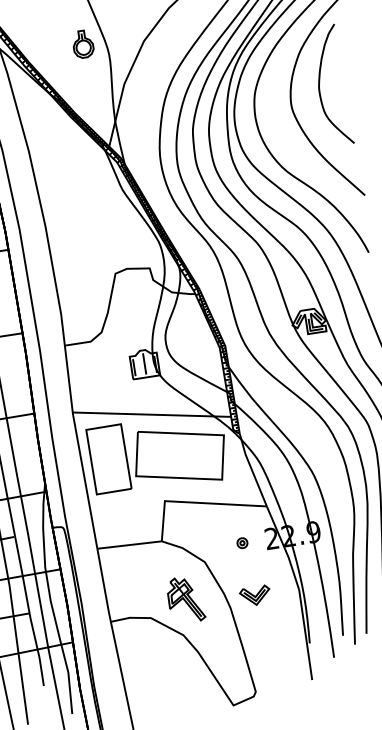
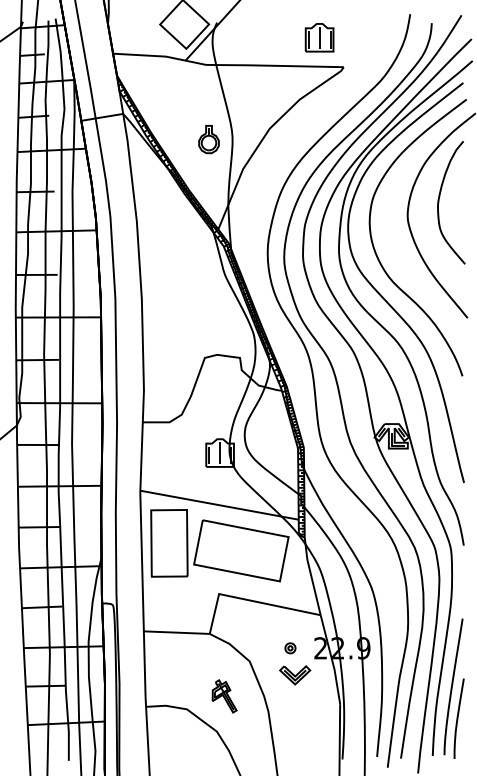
part: (82, 44) -> (208, 139), moved
part: (255, 596) -> (295, 675), moved
part: (185, 599) -> (224, 696), size x0.7

